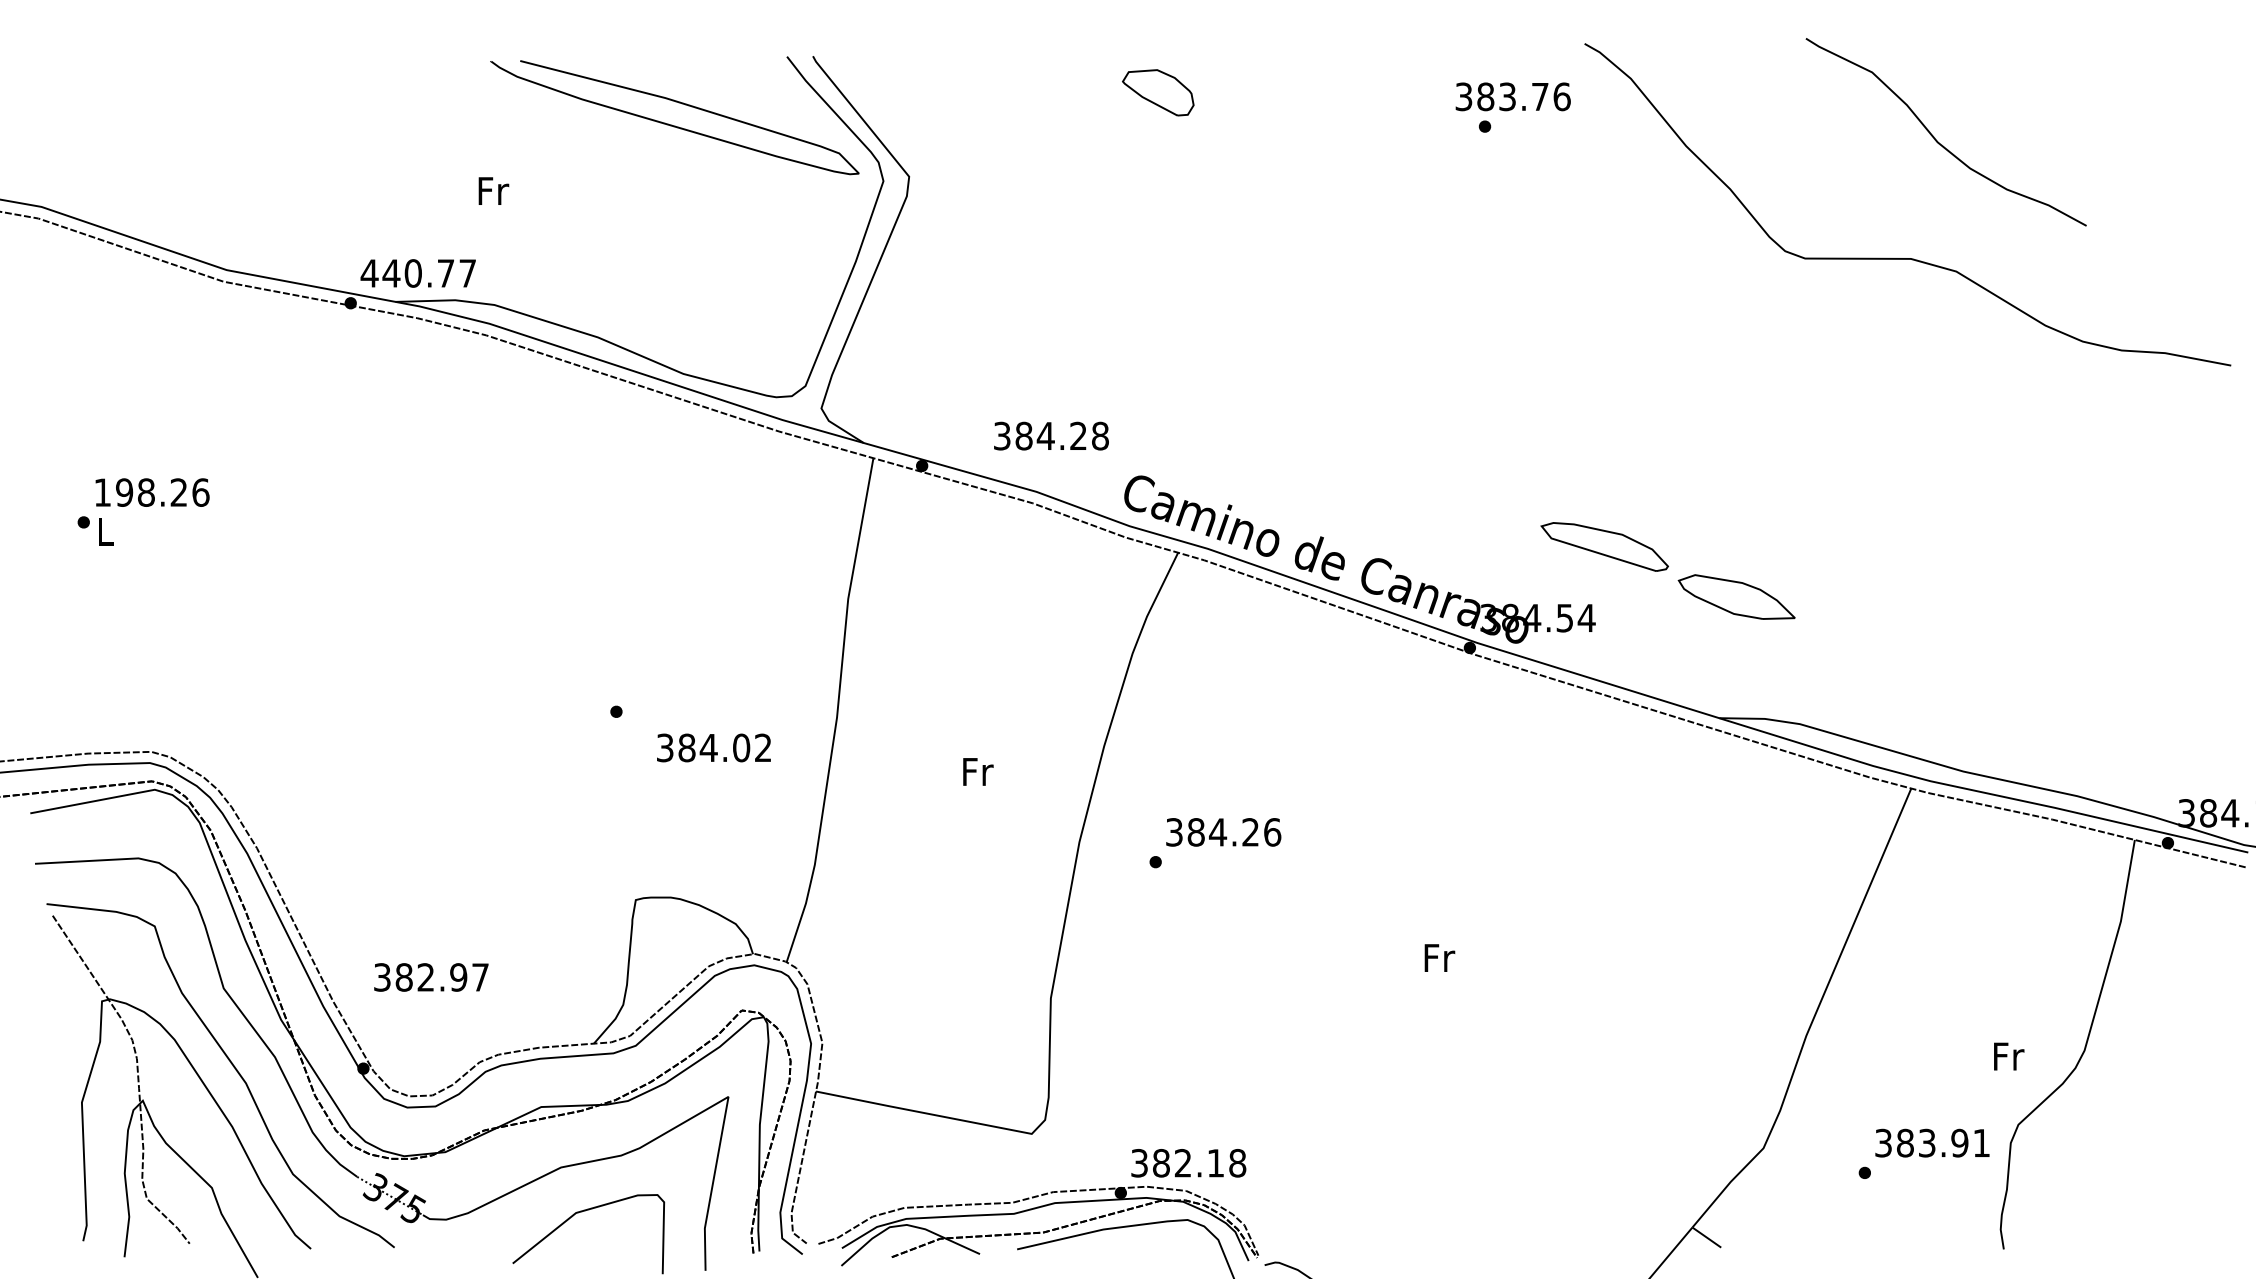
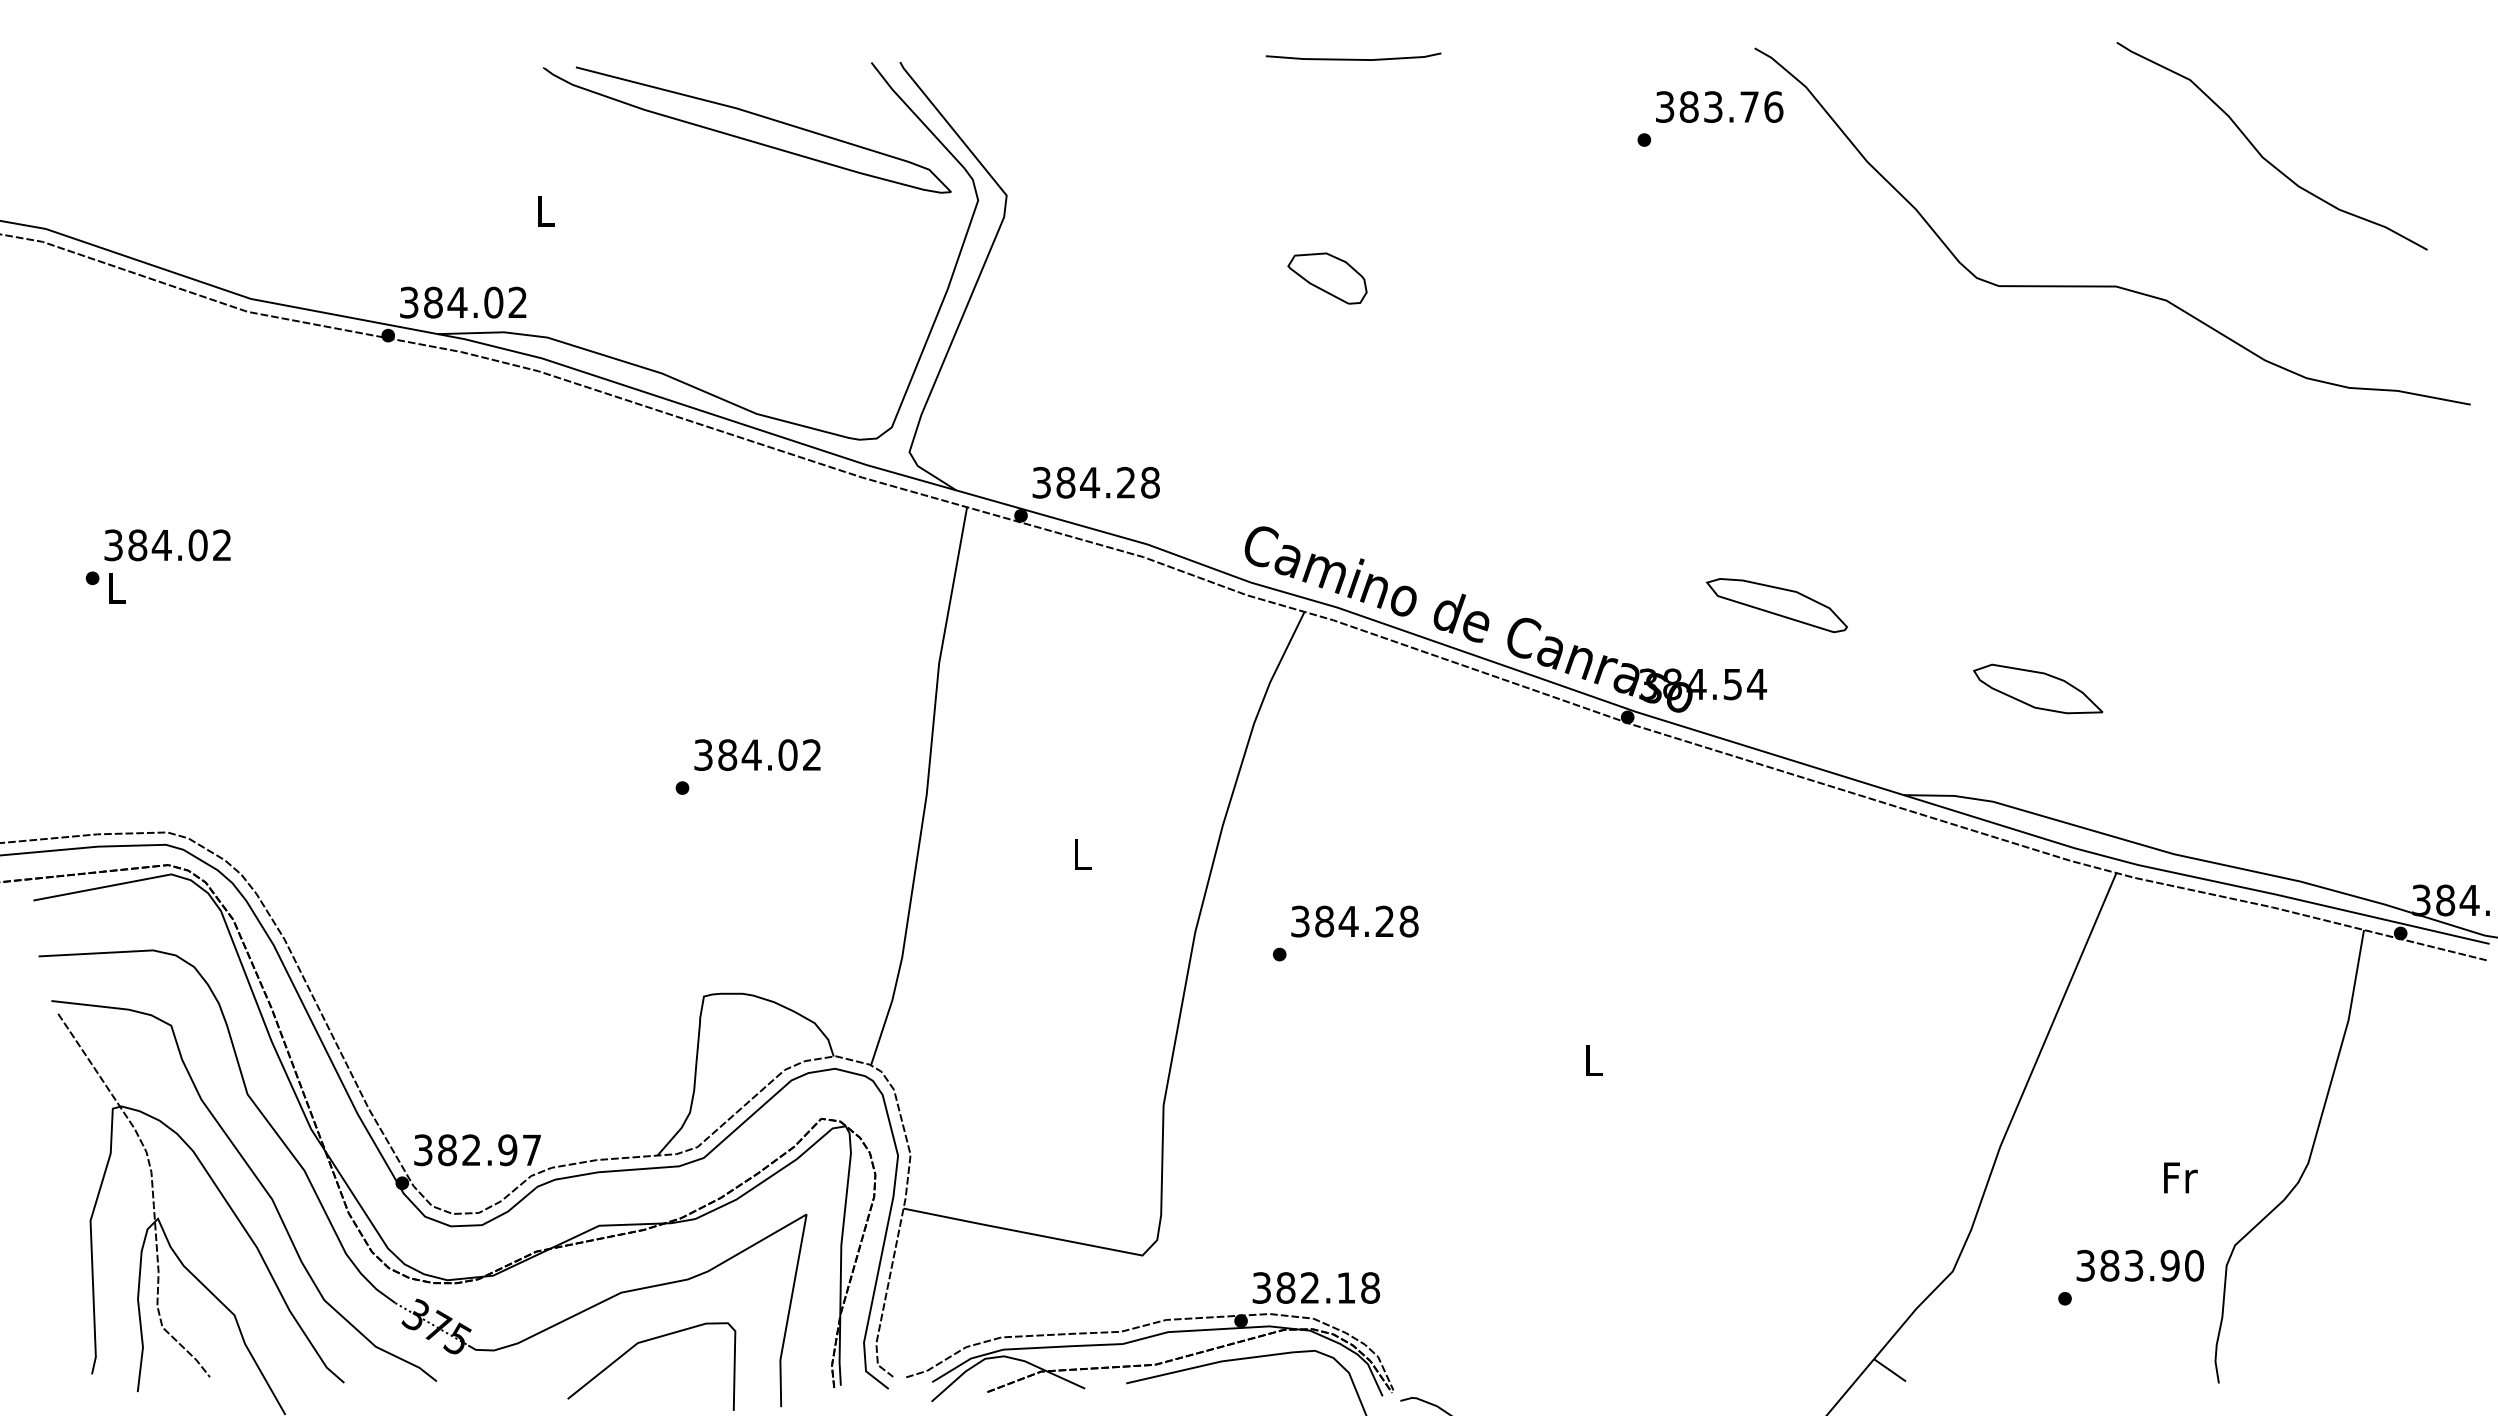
line: (1222, 53) -> (1353, 58), added
part: (1158, 92) -> (1327, 278), moved
text: (1513, 96) -> (1719, 106), moved
curve: (1937, 140) -> (2262, 155), moved
text: (493, 191) -> (546, 211), Fr -> L
text: (417, 273) -> (462, 302), 440.77 -> 384.02
text: (1050, 435) -> (1095, 482), moved
text: (151, 492) -> (167, 545), 198.26 -> 384.02
part: (1737, 596) -> (2038, 688), moved
text: (713, 747) -> (757, 754), moved
text: (978, 771) -> (1083, 854), Fr -> L
text: (1272, 832) -> (1408, 921), 384.26 -> 384.28
text: (1439, 957) -> (1594, 1060), Fr -> L
text: (431, 977) -> (477, 1150), moved
text: (2008, 1056) -> (2180, 1177), moved
text: (1981, 1142) -> (2194, 1265), 383.91 -> 383.90

